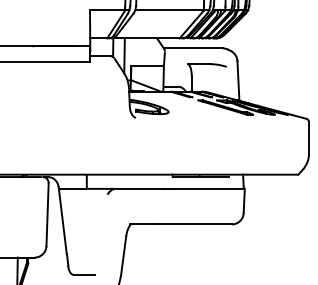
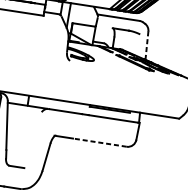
line: (238, 80) -> (147, 45), solid -> dashed
line: (194, 224) -> (100, 142), solid -> dashed

